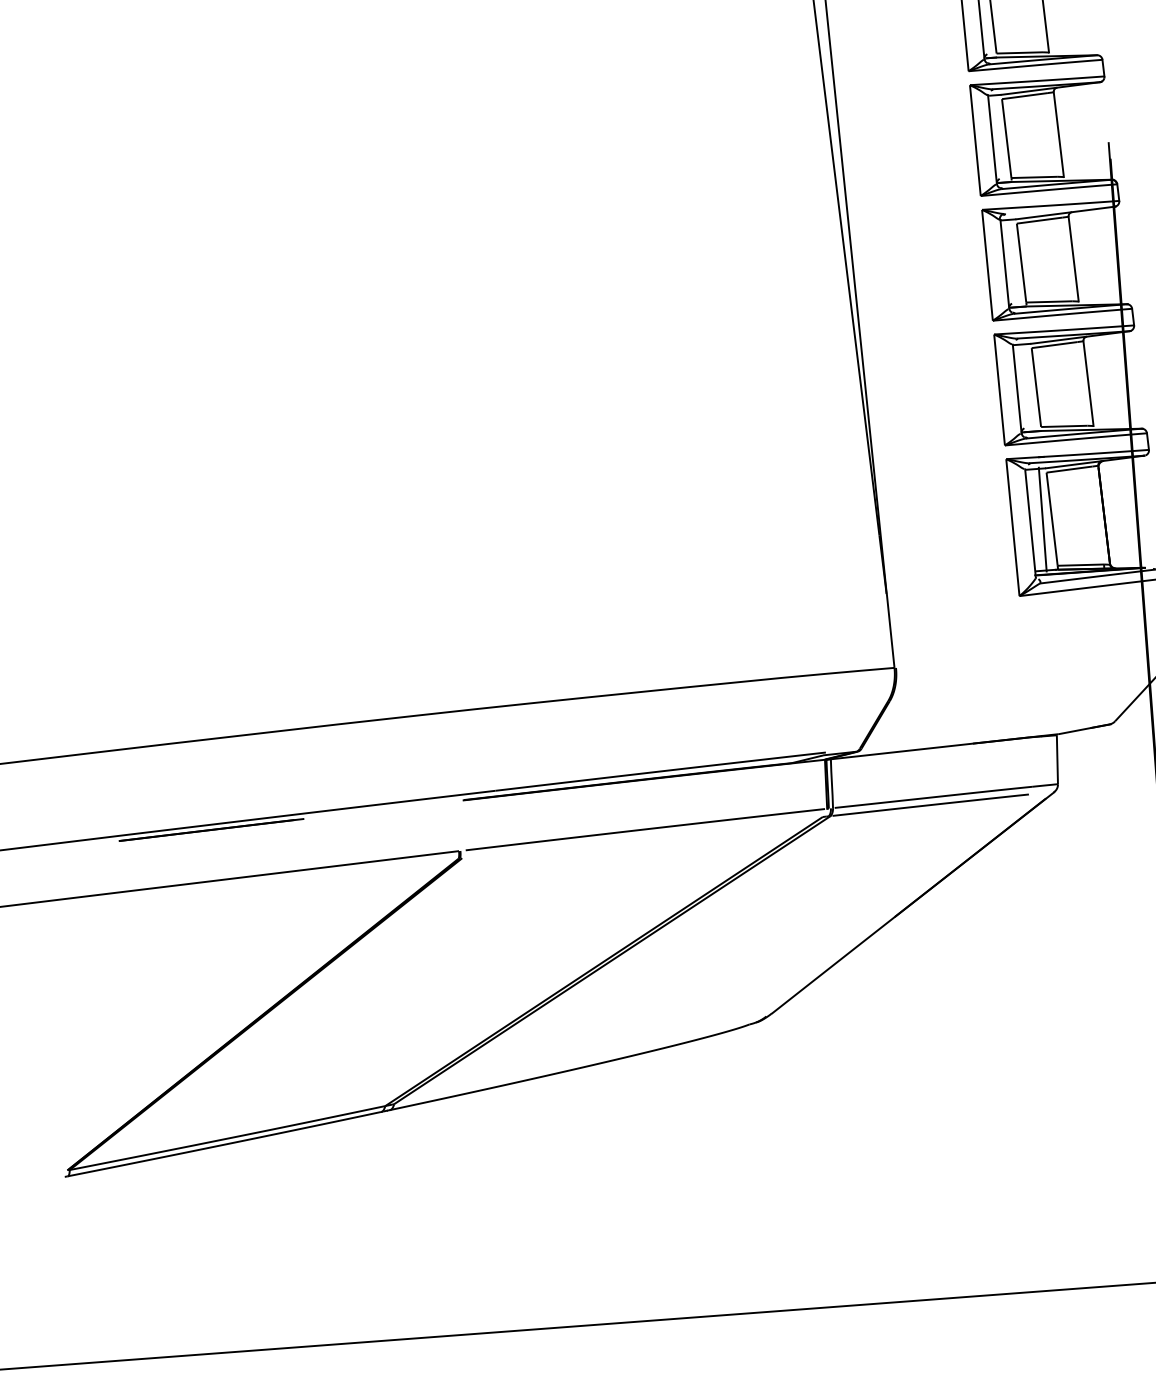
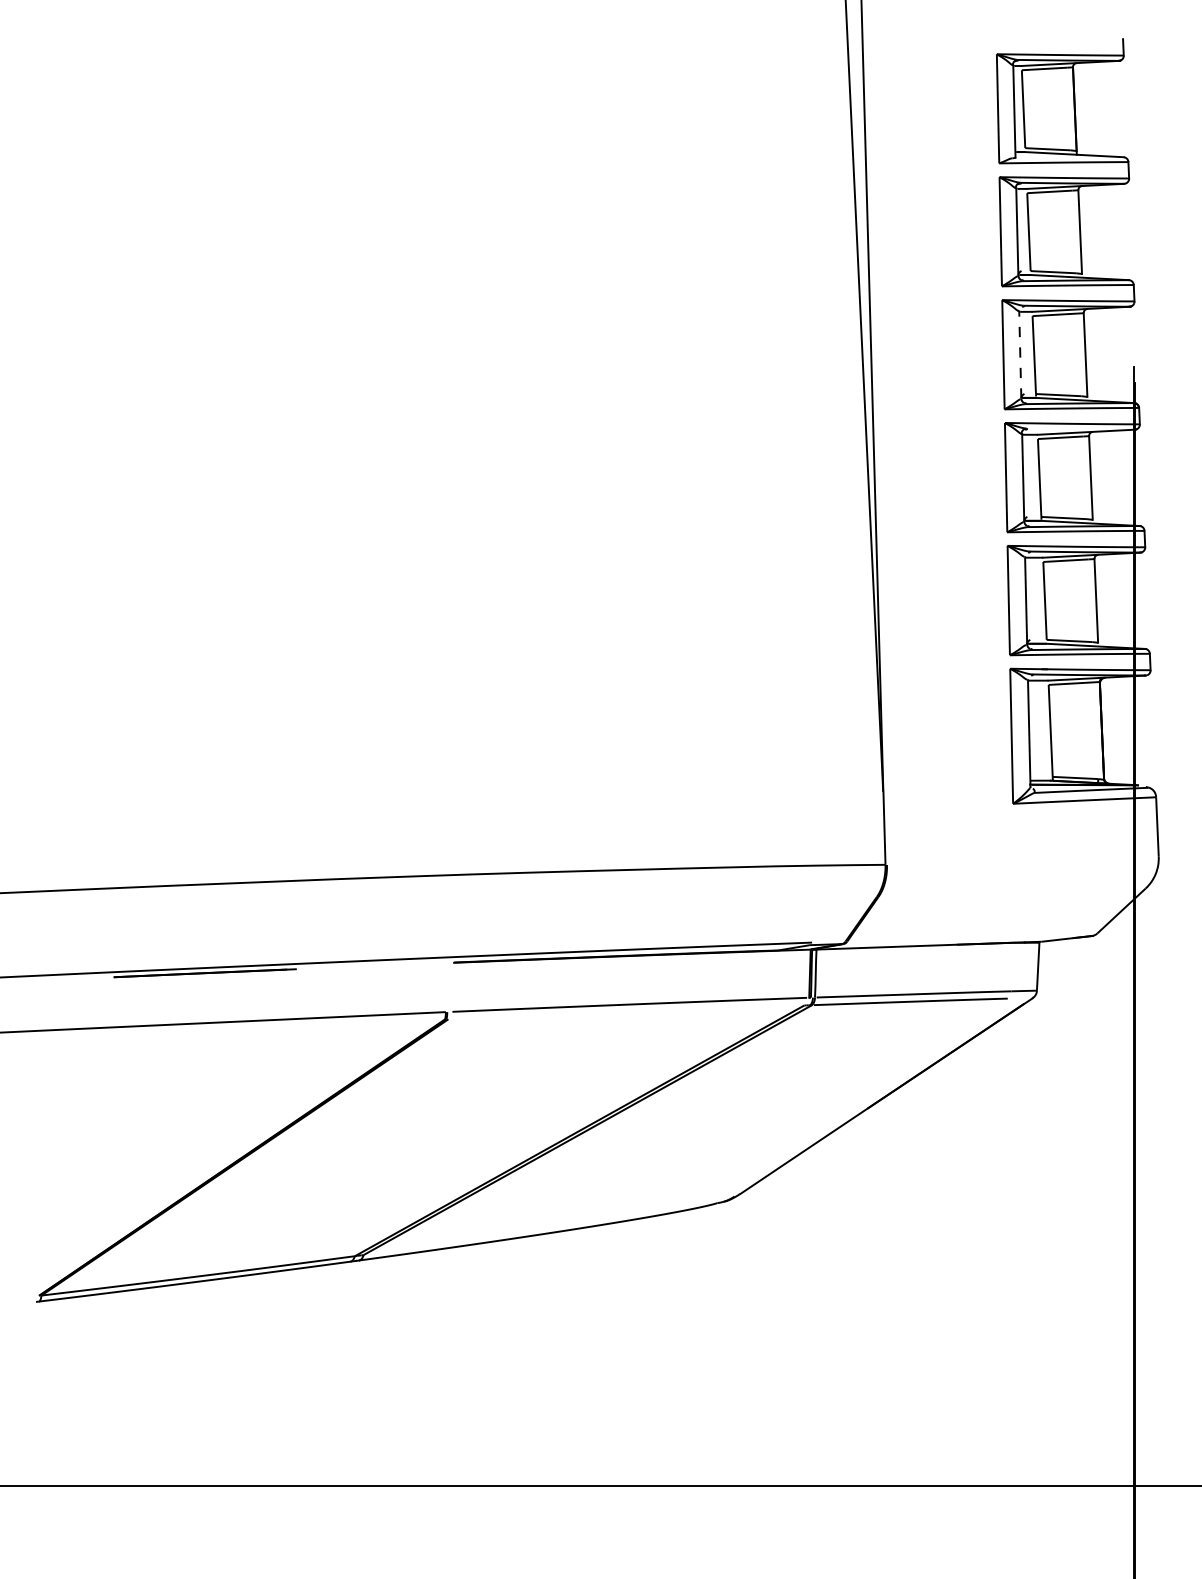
line: (992, 139) -> (1020, 354), solid -> dashed
line: (1042, 519) -> (1041, 730), removed

